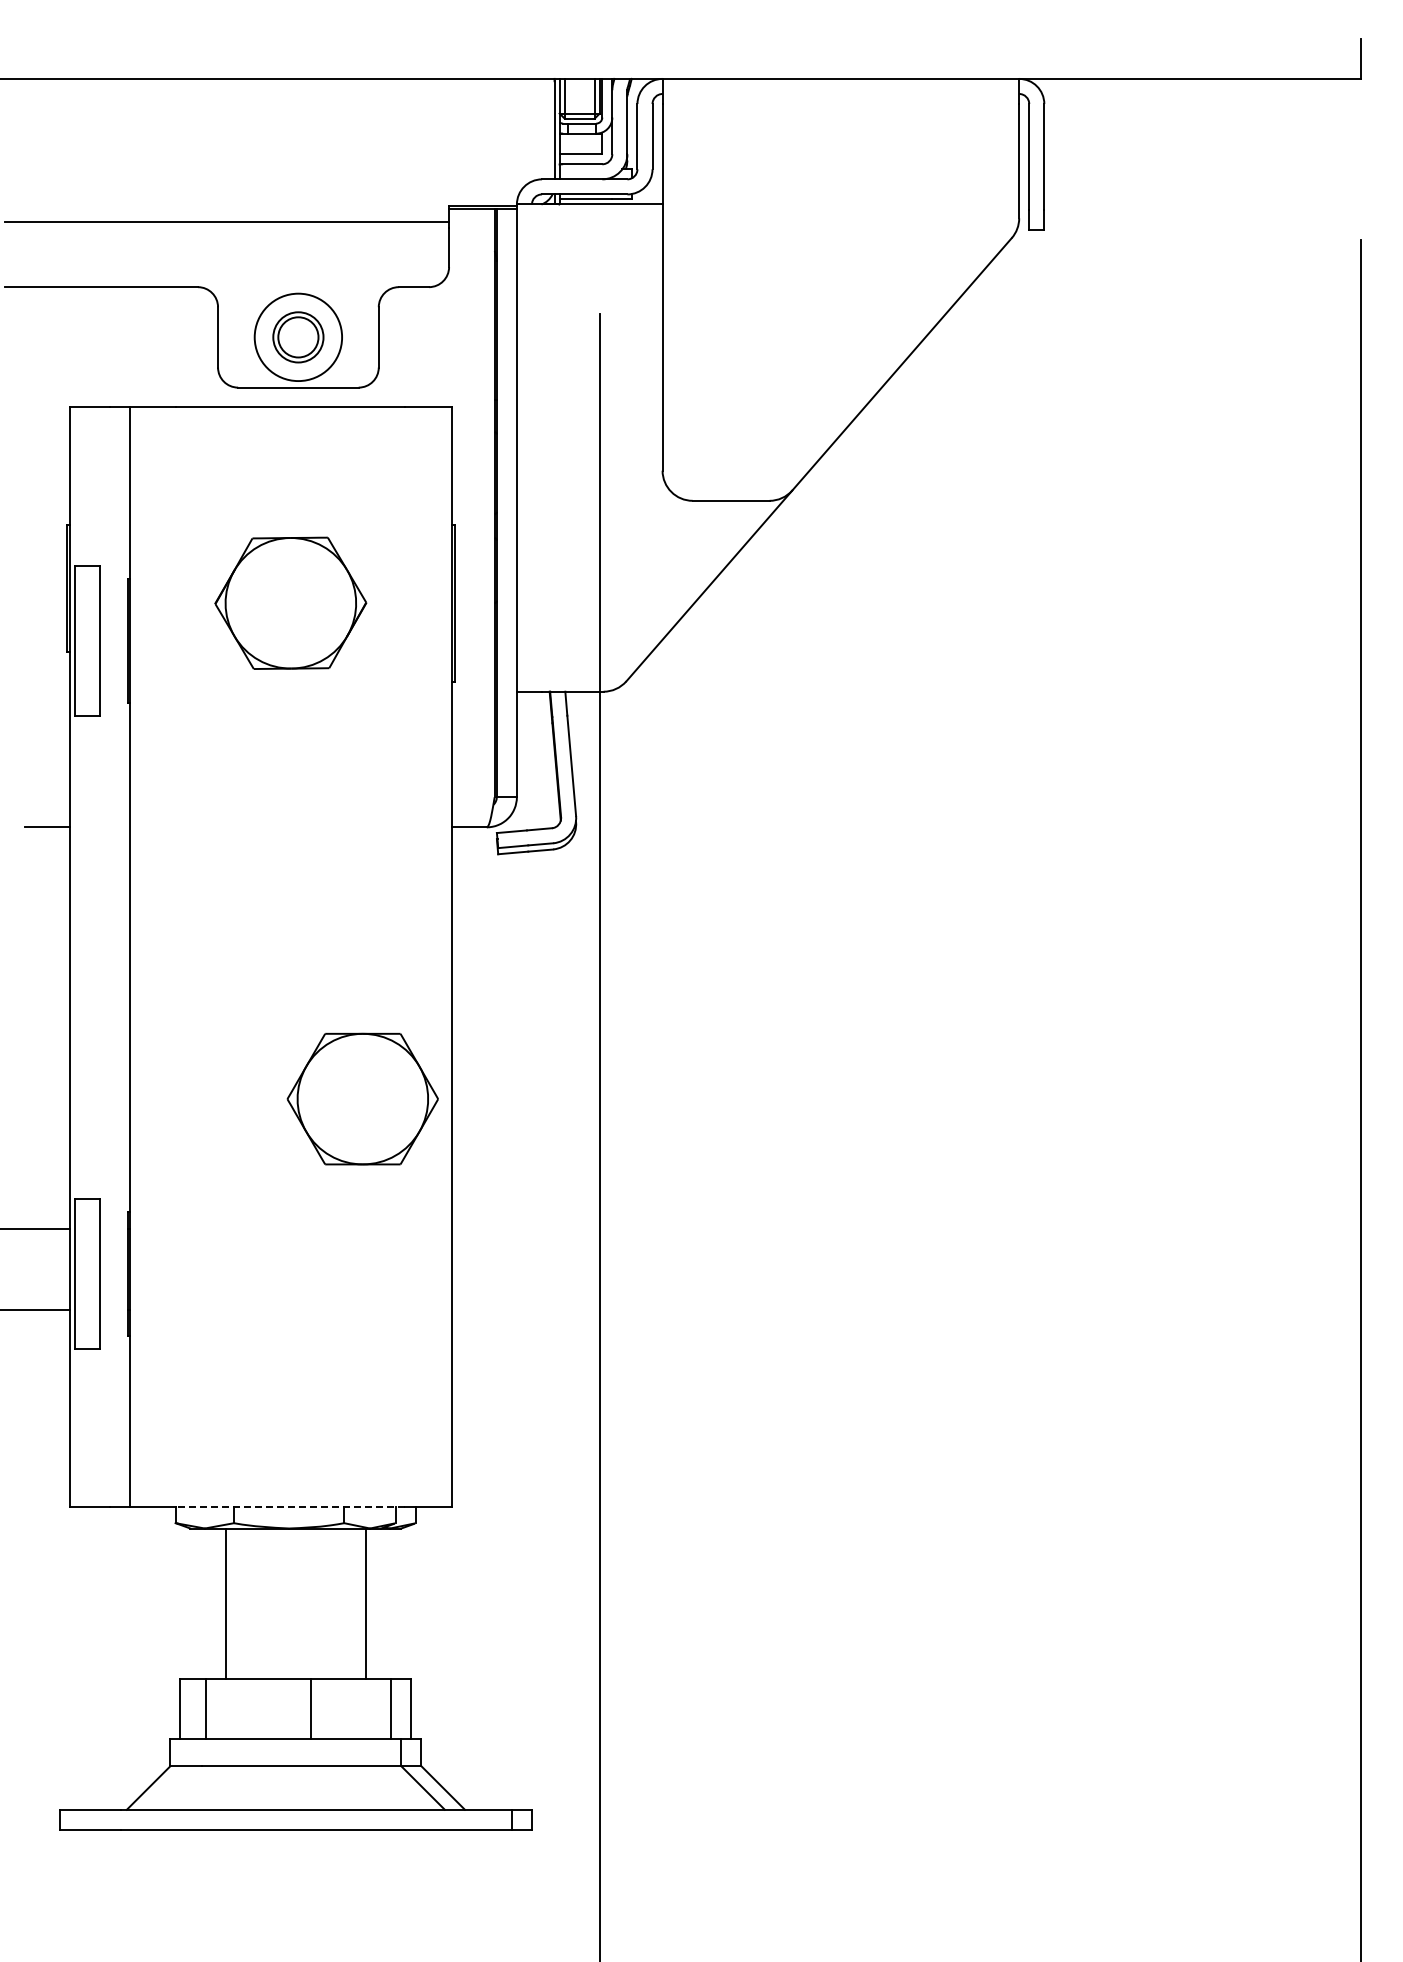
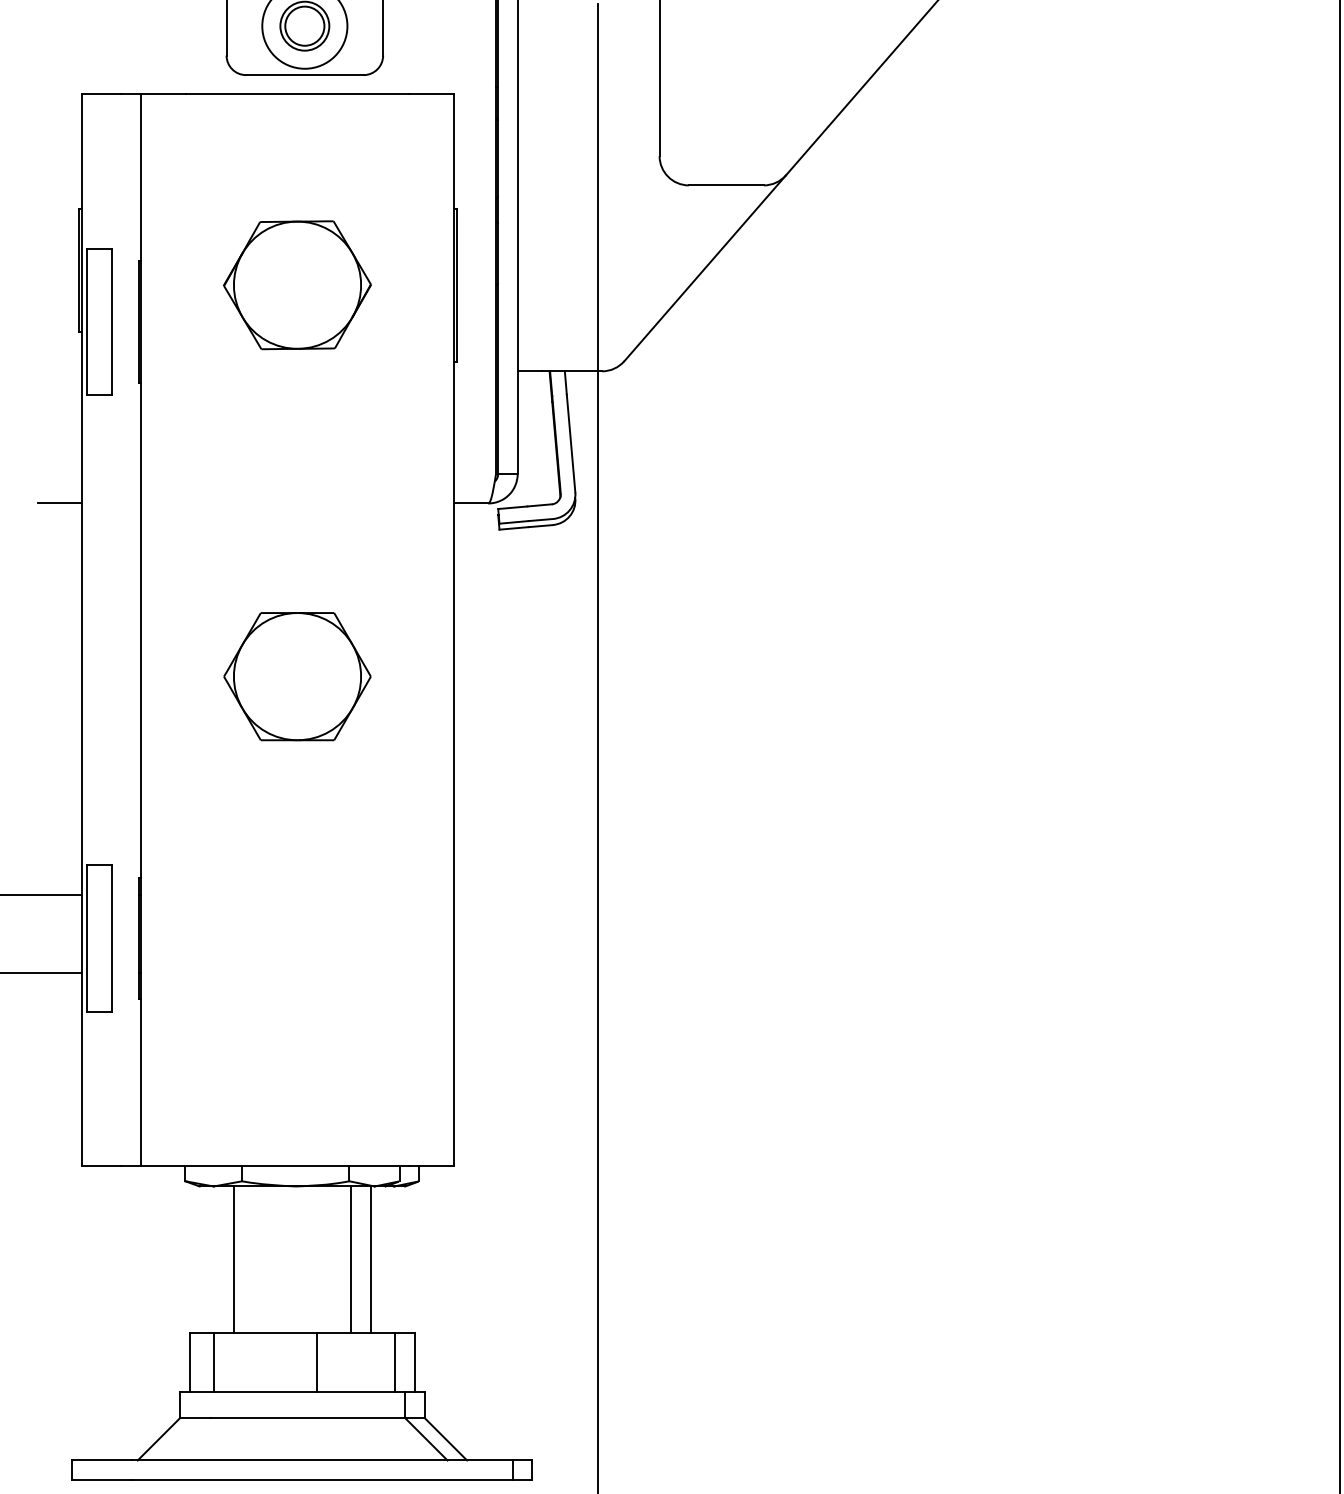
part: (362, 1098) -> (297, 676), moved
line: (290, 1507) -> (297, 1166), dashed -> solid
line: (346, 1603) -> (351, 1259), added

